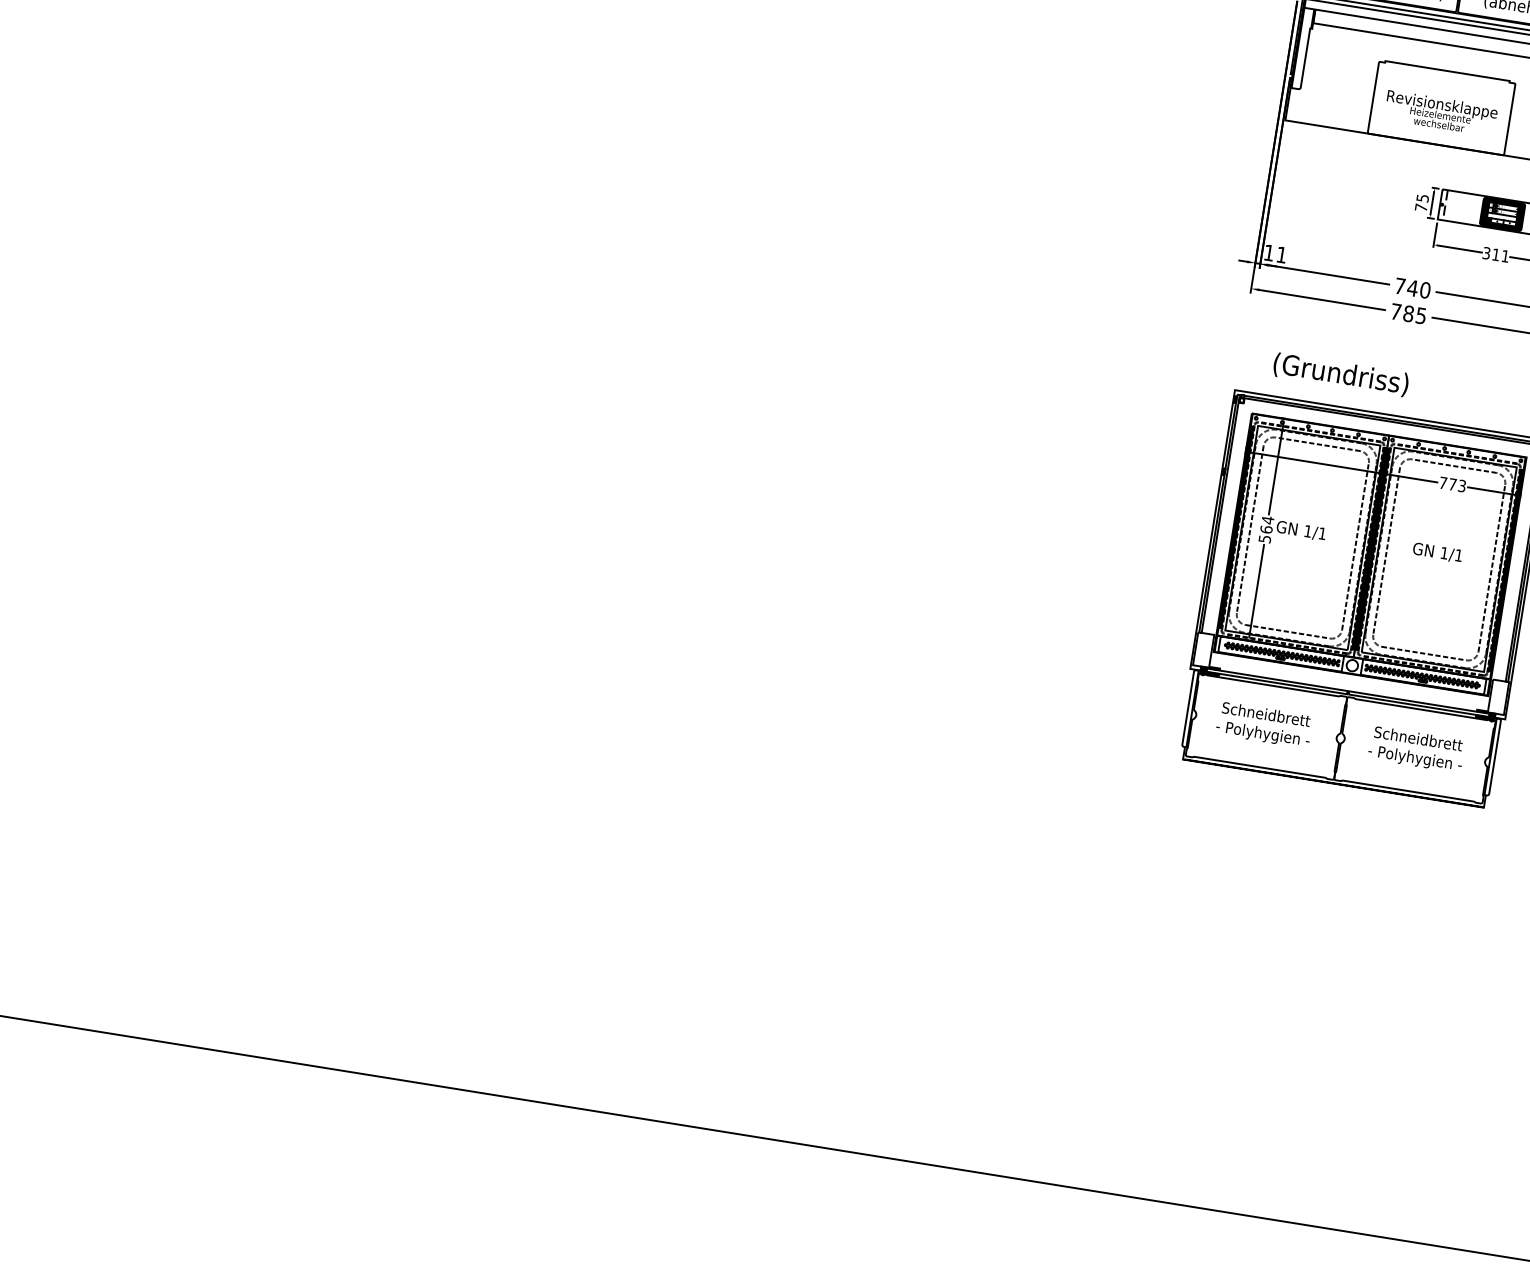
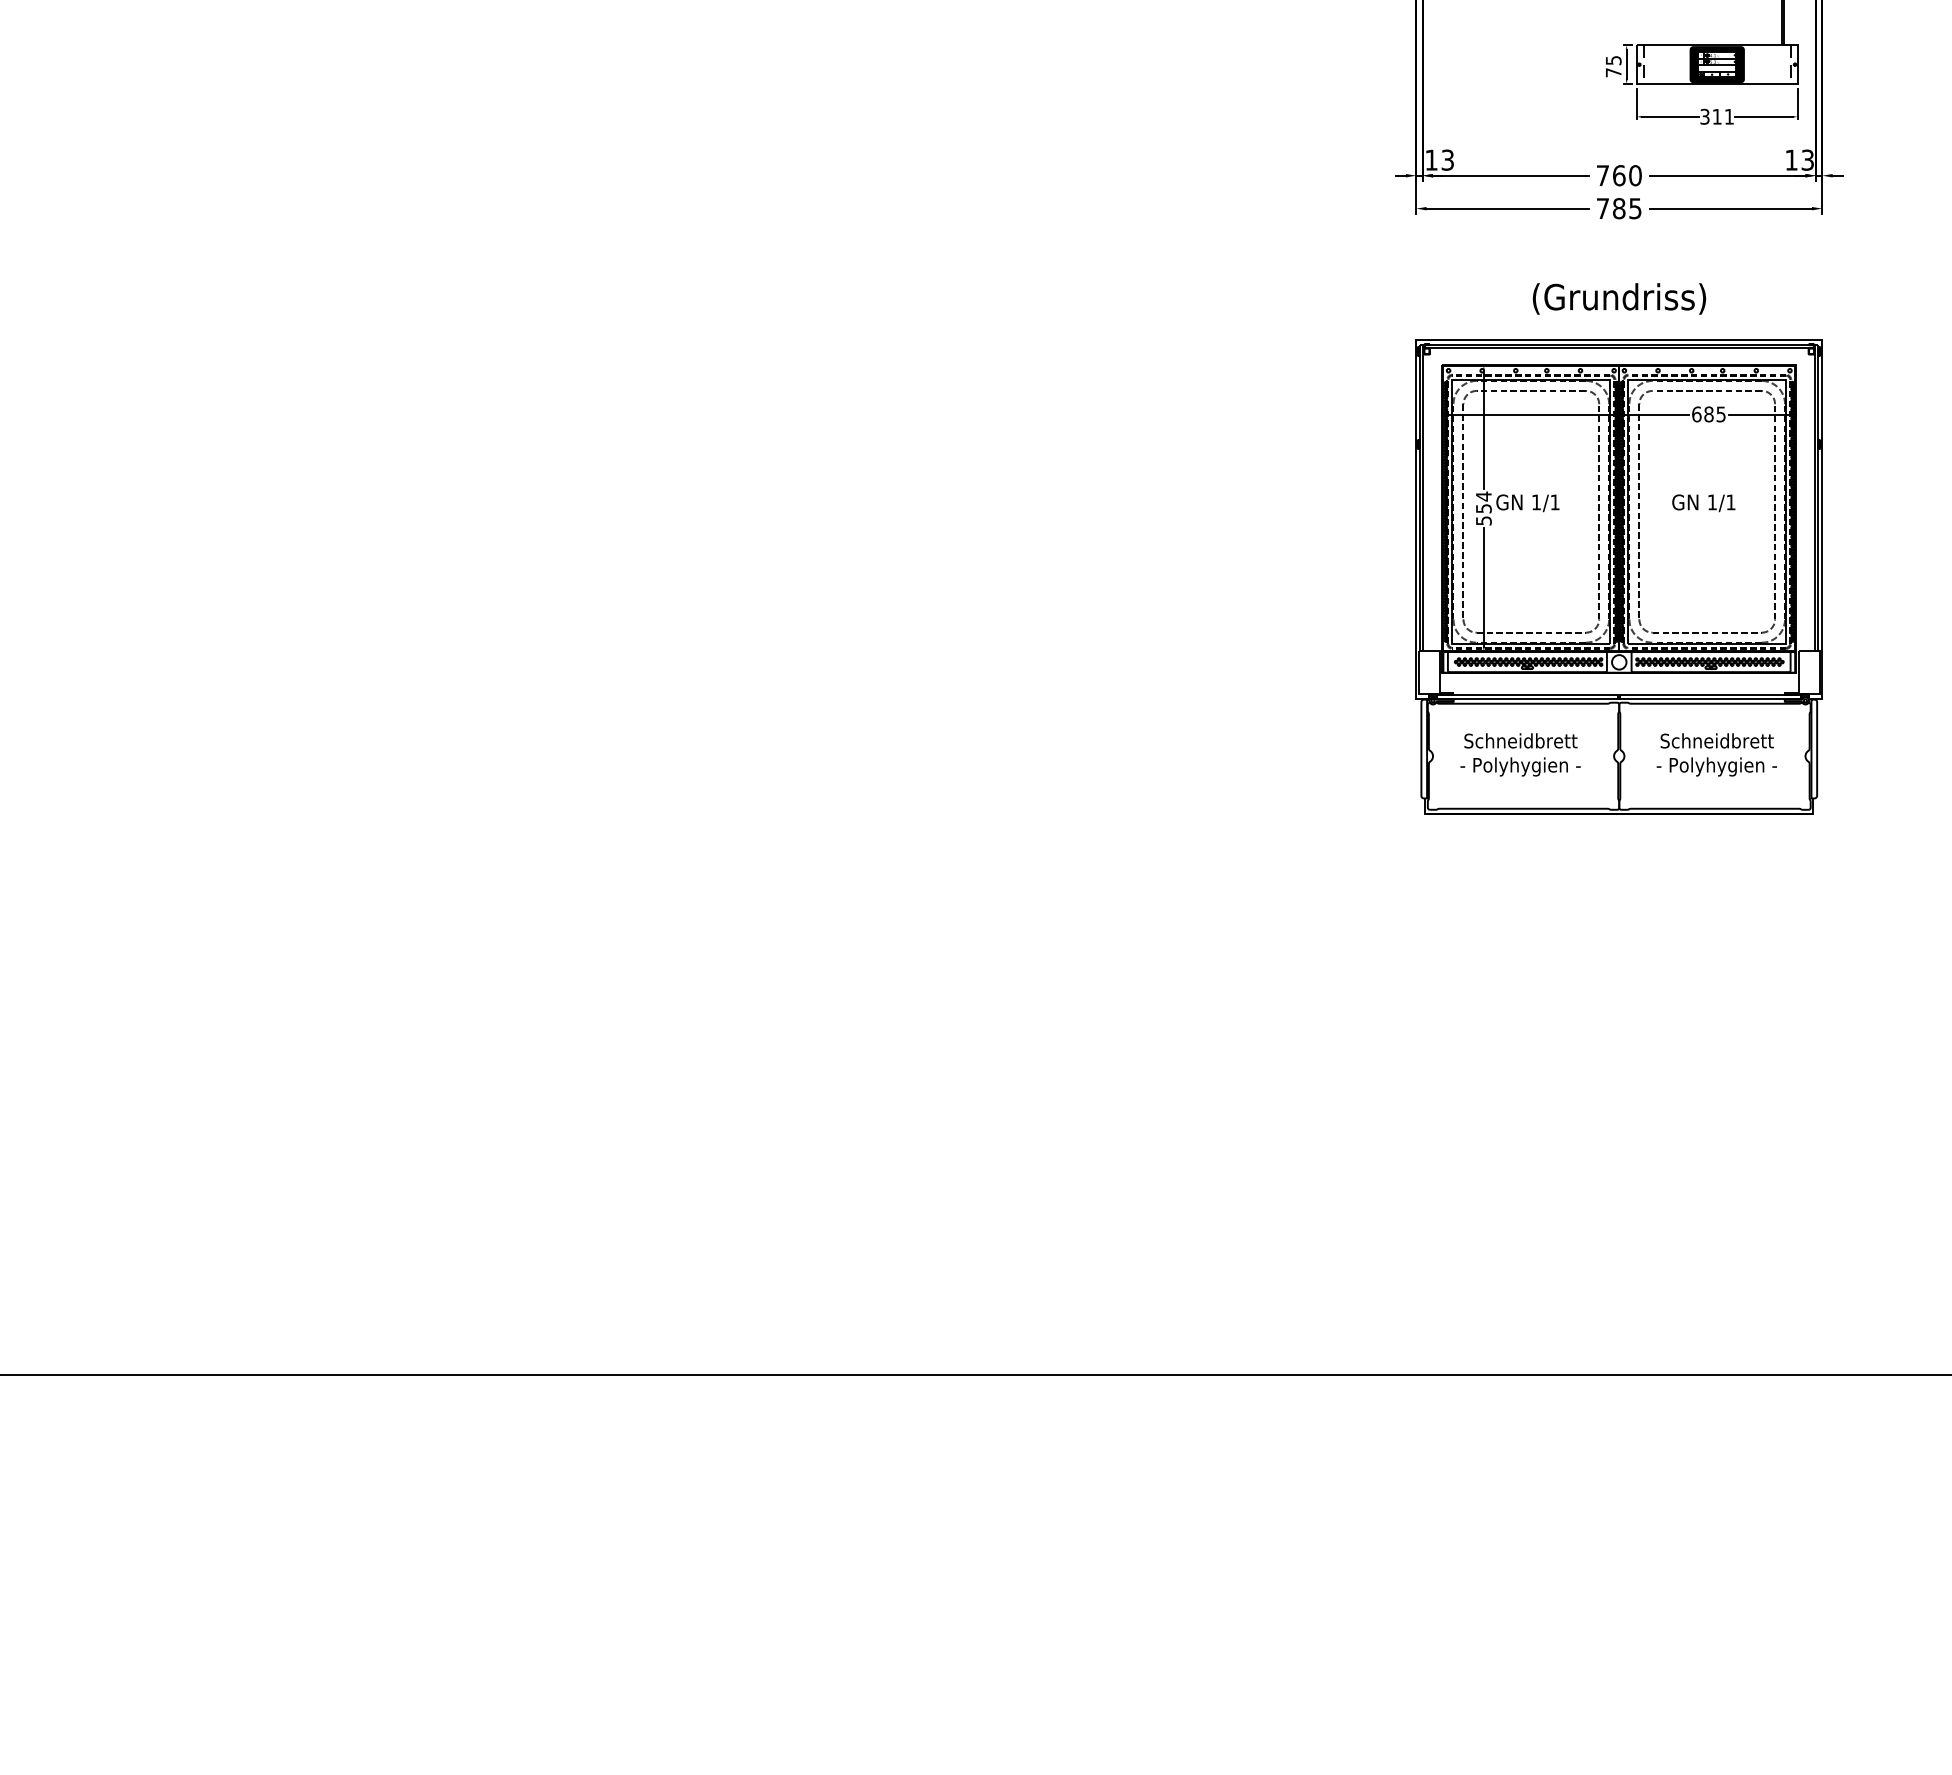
text: (1281, 254) -> (1447, 159), 11 -> 13
text: (1412, 288) -> (1618, 175), 740 -> 760
text: (1340, 374) -> (1618, 298), moved
text: (1452, 484) -> (1708, 414), 773 -> 685
text: (1266, 529) -> (1483, 508), 564 -> 554

